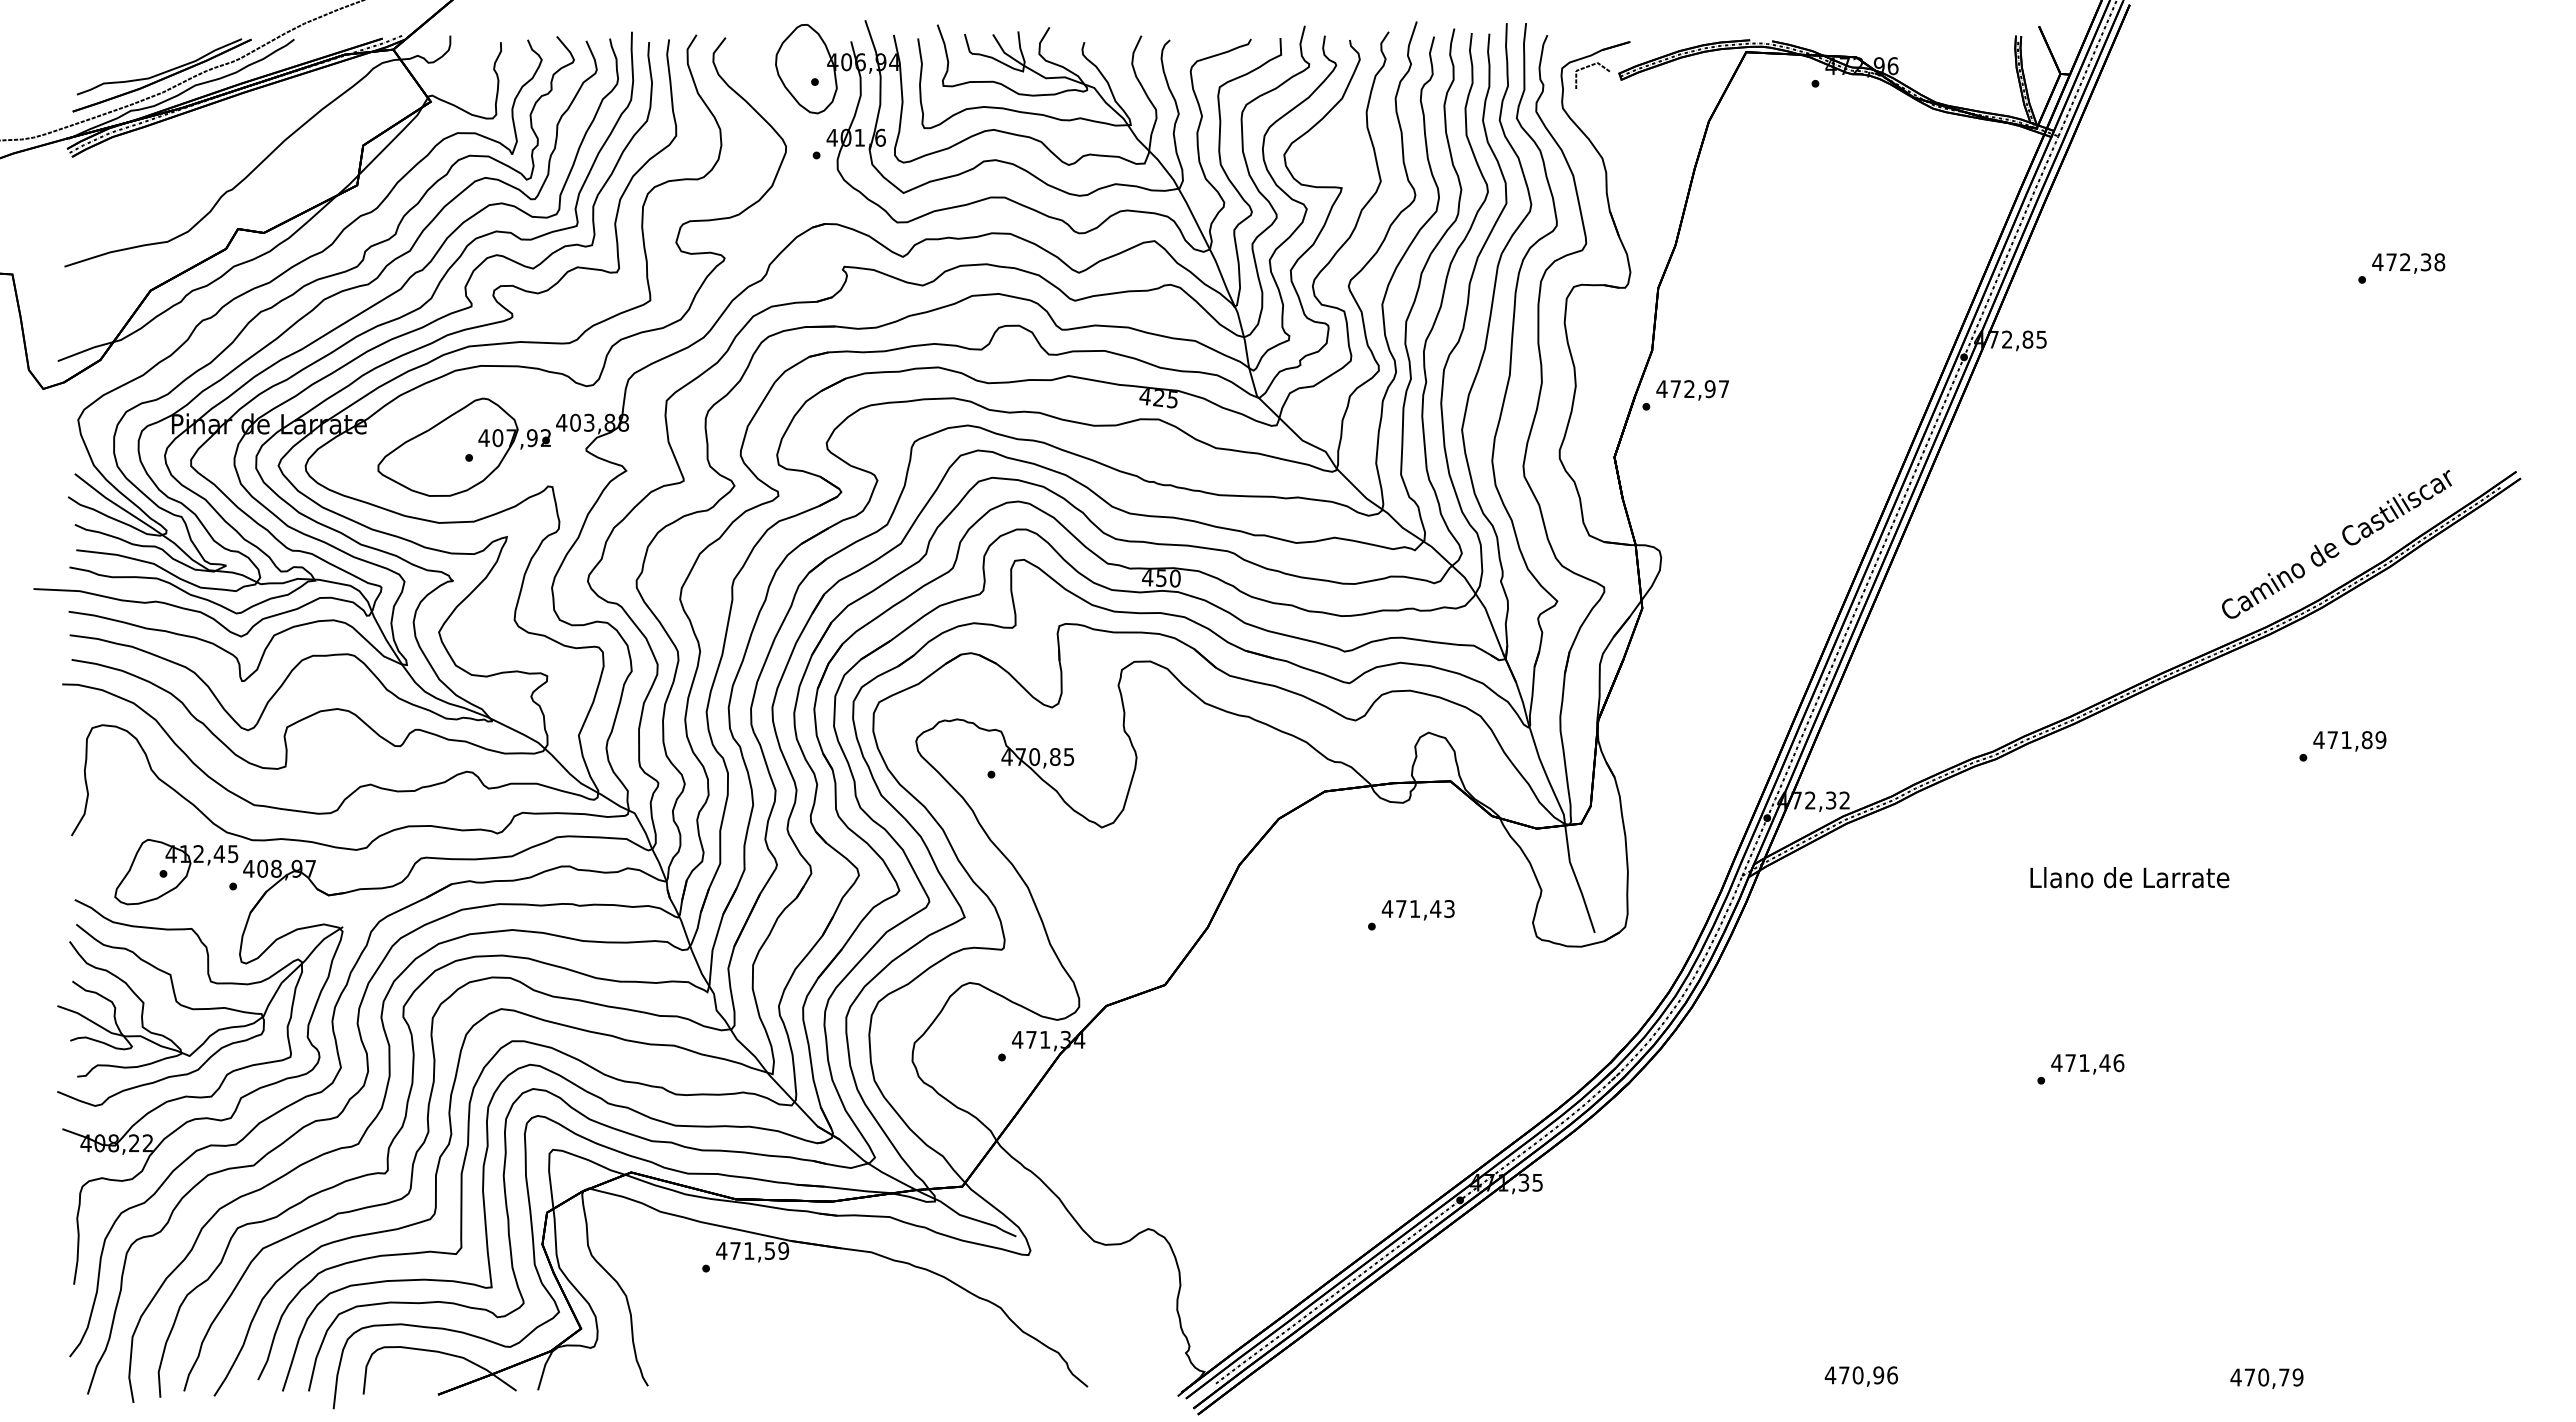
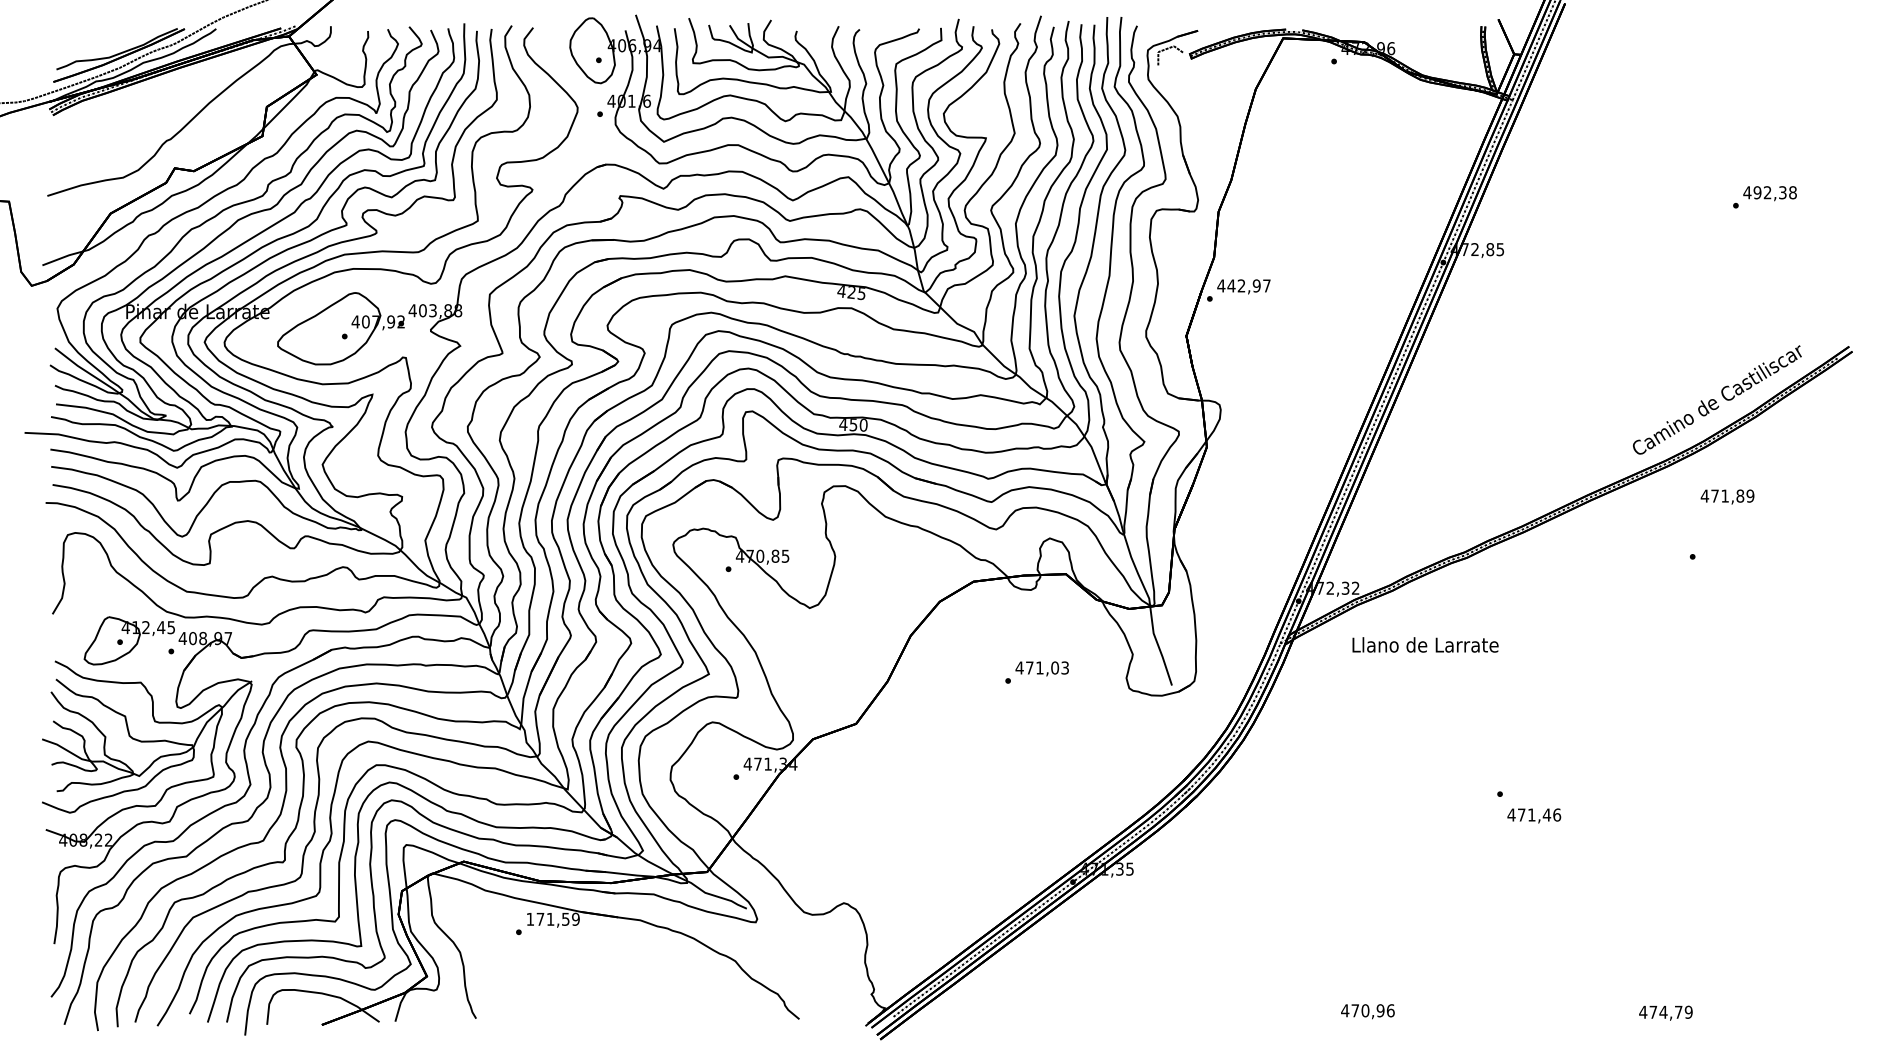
text: (2391, 262) -> (1757, 192), 472,38 -> 492,38
text: (1675, 388) -> (1231, 285), 472,97 -> 442,97
text: (2349, 741) -> (1727, 497), moved
text: (2129, 877) -> (1425, 644), moved
text: (1435, 908) -> (1054, 667), 471,43 -> 471,03
text: (2087, 1064) -> (1534, 816), moved
text: (721, 1250) -> (530, 918), 471,59 -> 171,59
text: (2263, 1377) -> (1663, 1012), 470,79 -> 474,79

